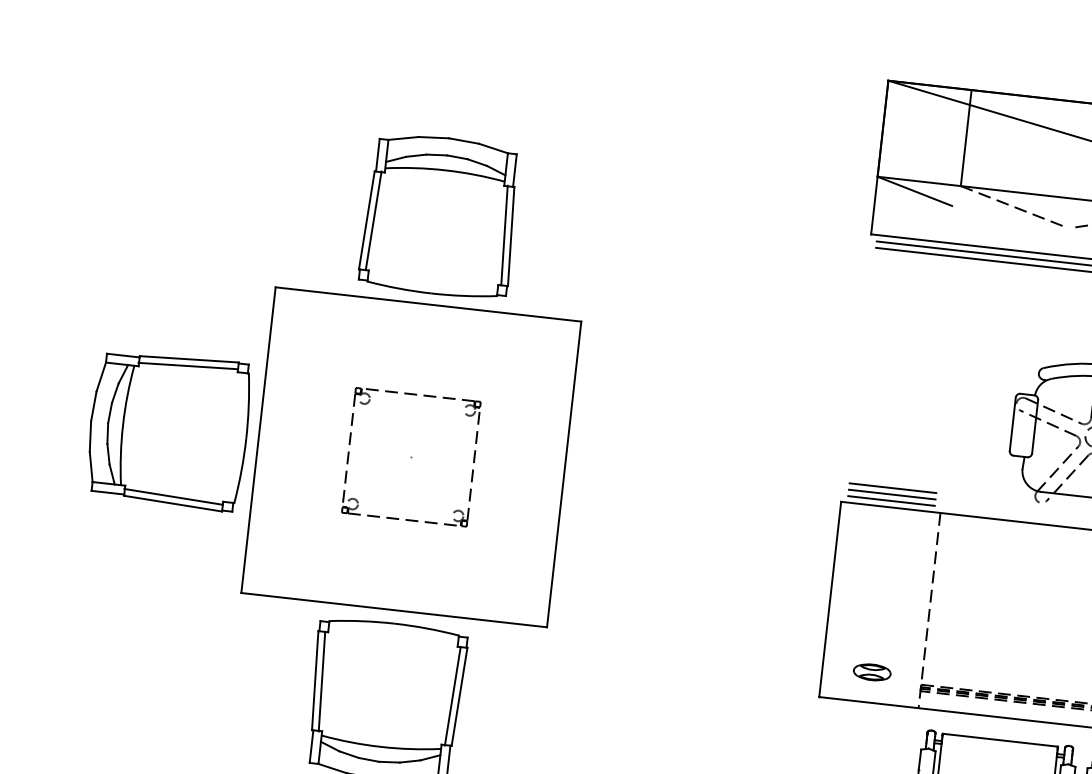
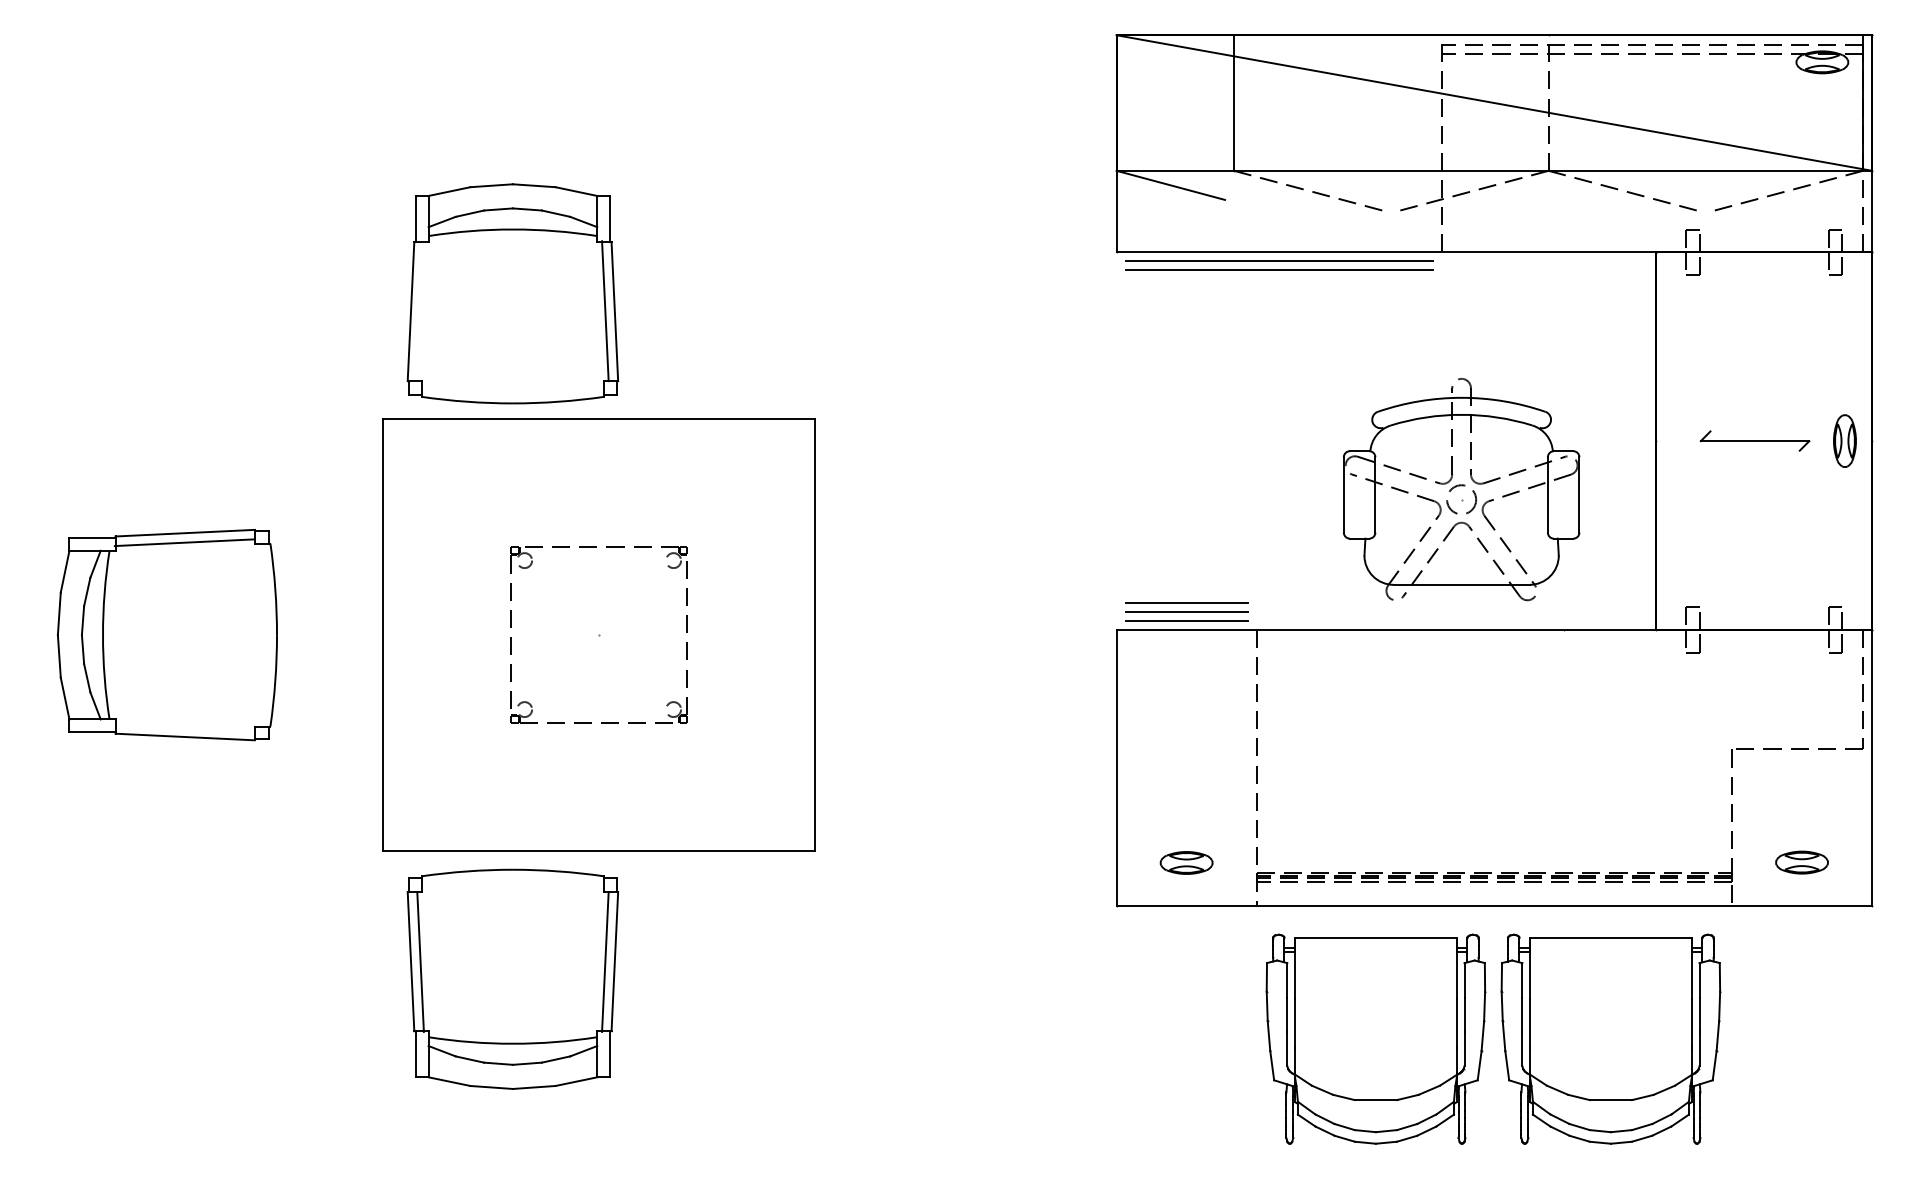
line: (373, 221) -> (420, 311), removed
part: (410, 456) -> (598, 634), moved
line: (173, 496) -> (184, 727), removed

